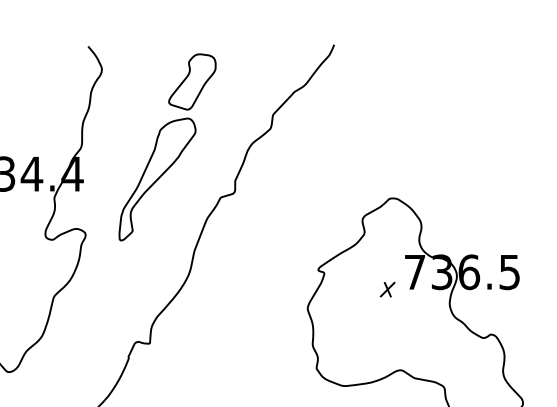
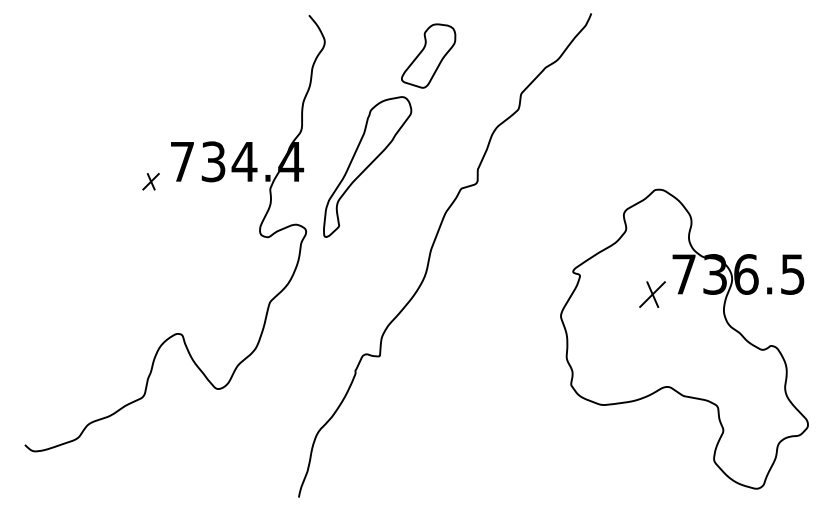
part: (157, 179) -> (367, 166), moved
part: (387, 288) -> (652, 293), size x1.6

